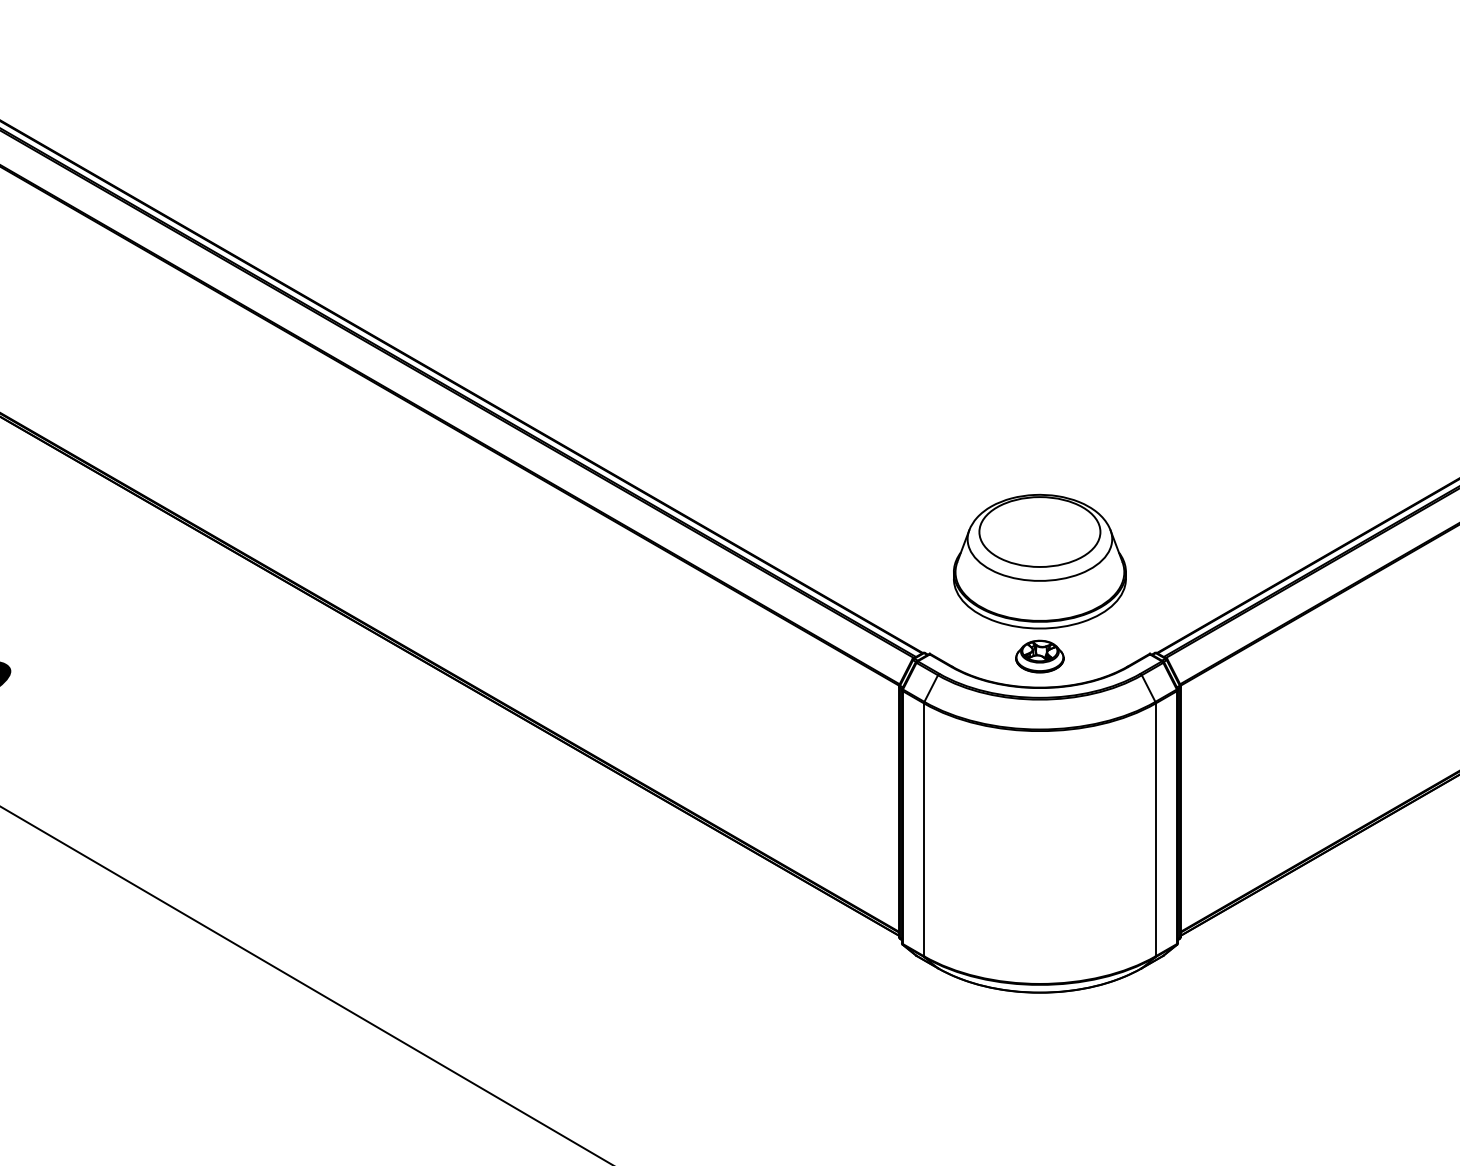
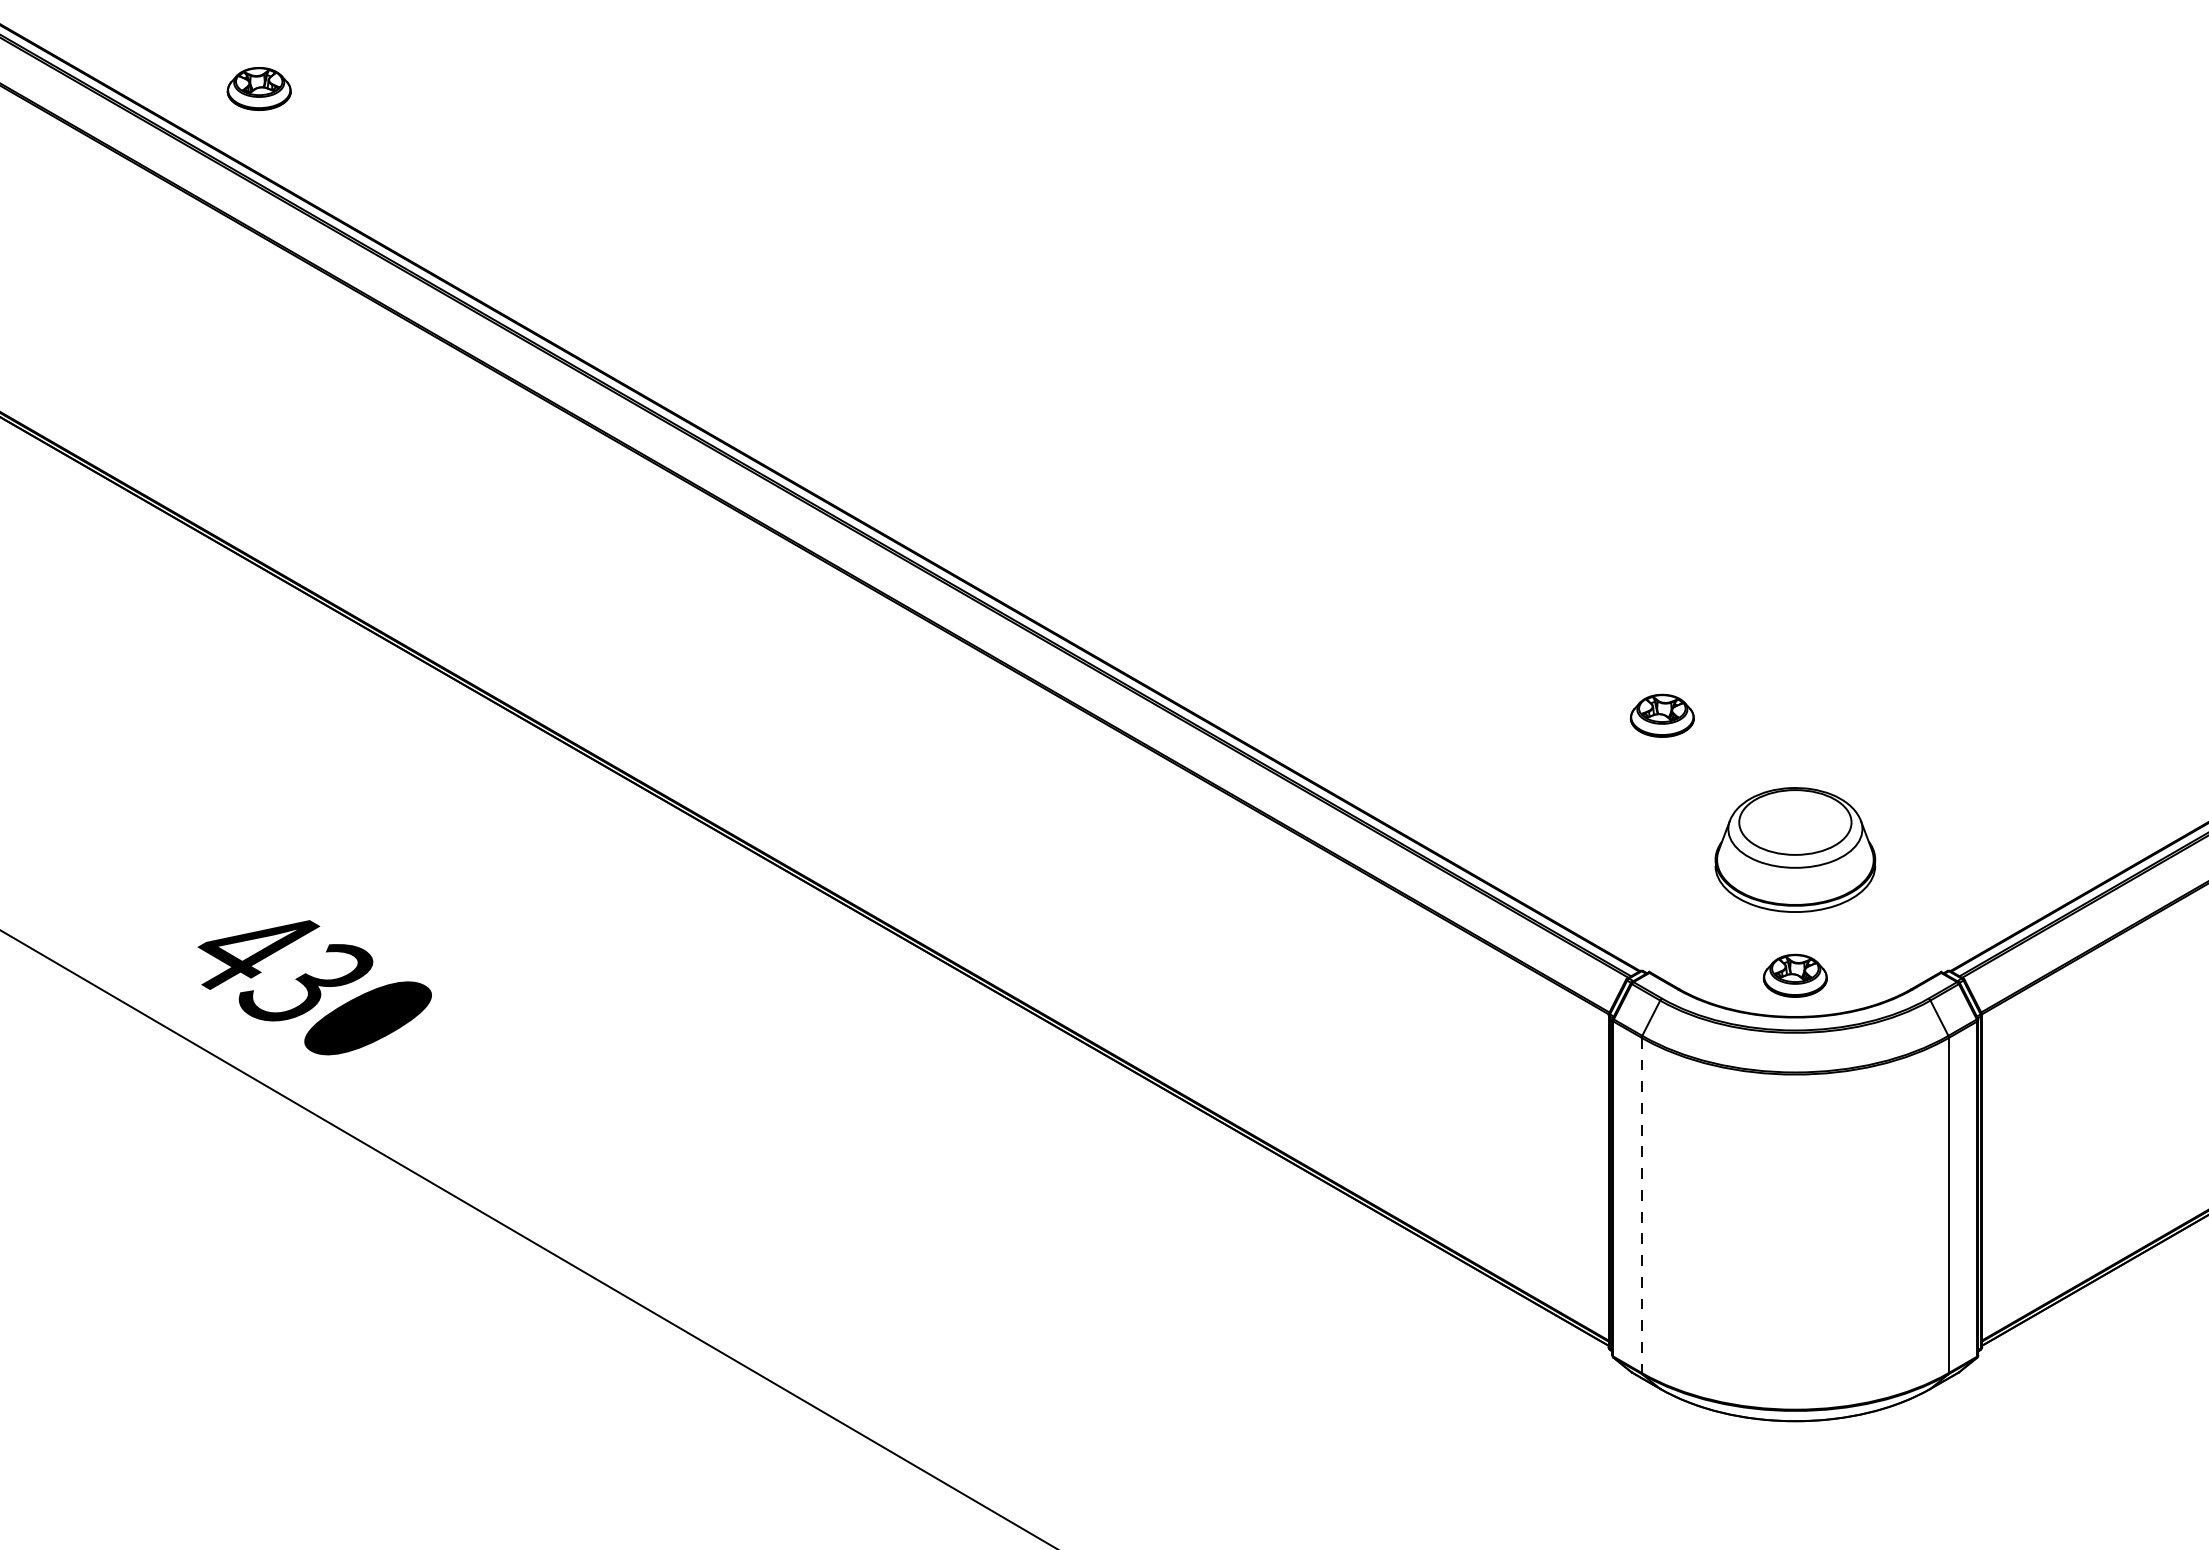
part: (938, 460) -> (1661, 715), added
part: (1040, 561) -> (1795, 849), size x0.7
line: (923, 829) -> (1641, 1205), solid -> dashed

